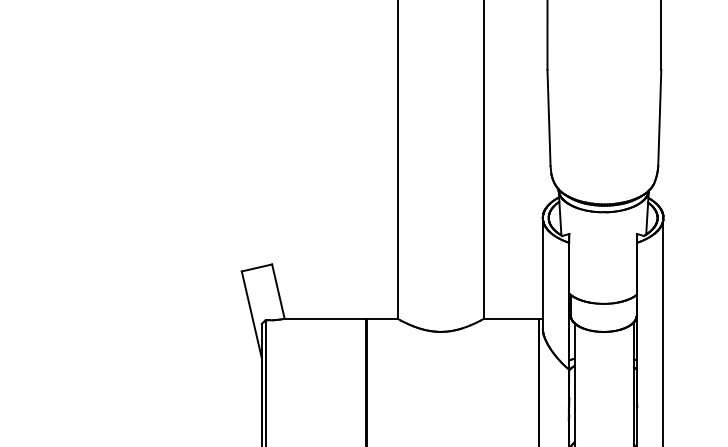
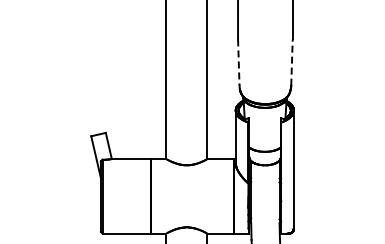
line: (658, 117) -> (291, 62), solid -> dashed
line: (548, 119) -> (238, 63), solid -> dashed

